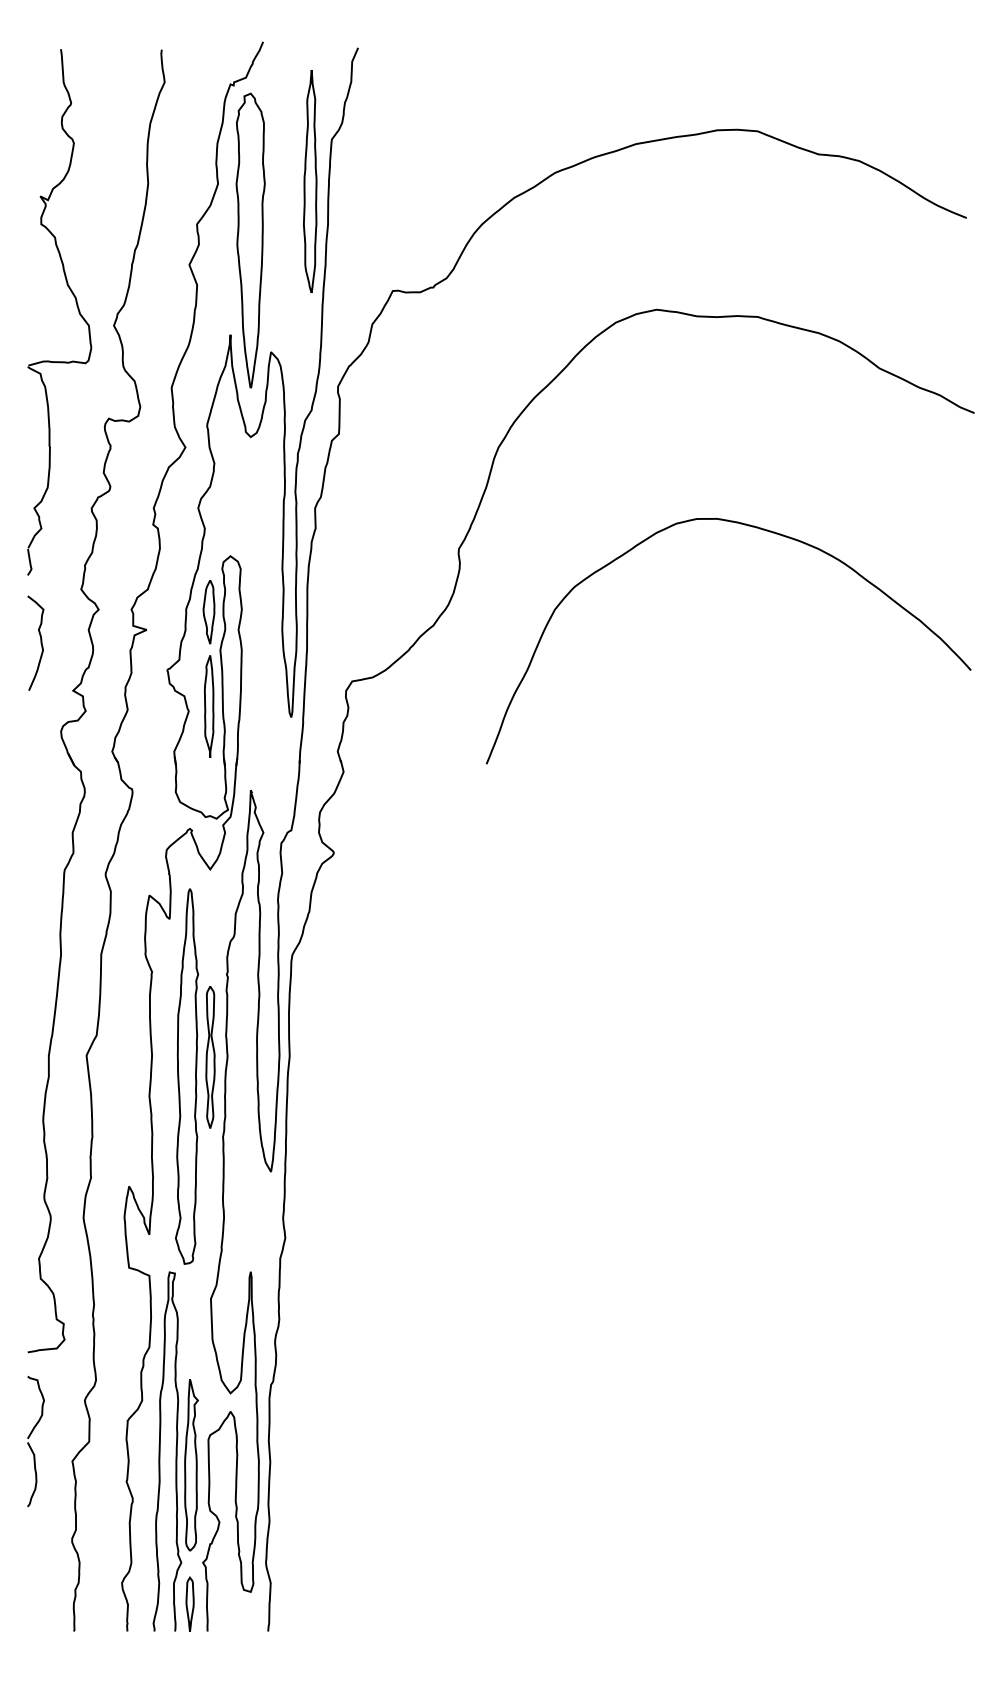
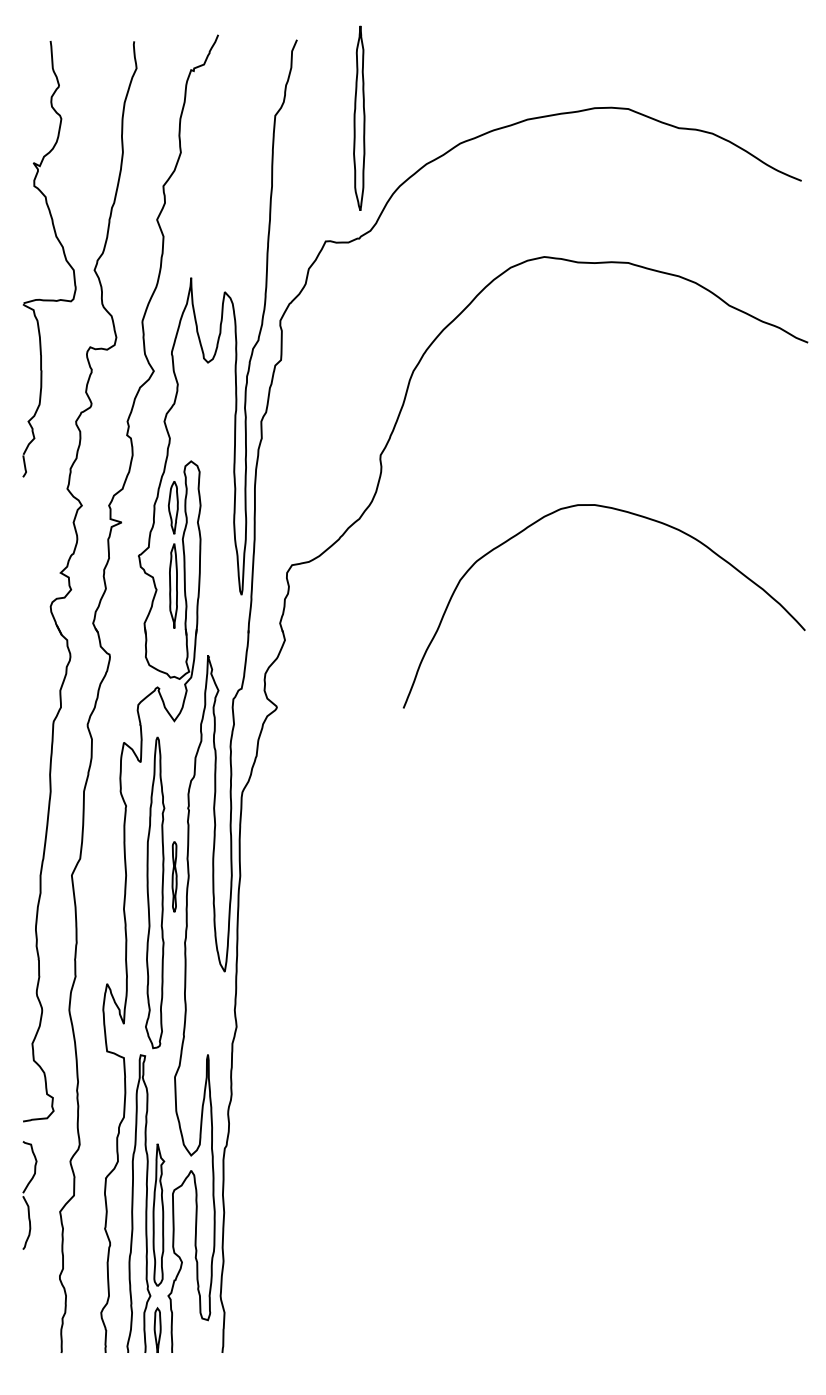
part: (310, 181) -> (359, 118), moved
part: (250, 240) -> (207, 199), removed
curve: (762, 530) -> (632, 514), moved
curve: (40, 642) -> (33, 532), removed
part: (210, 1057) -> (174, 877), size x0.6

